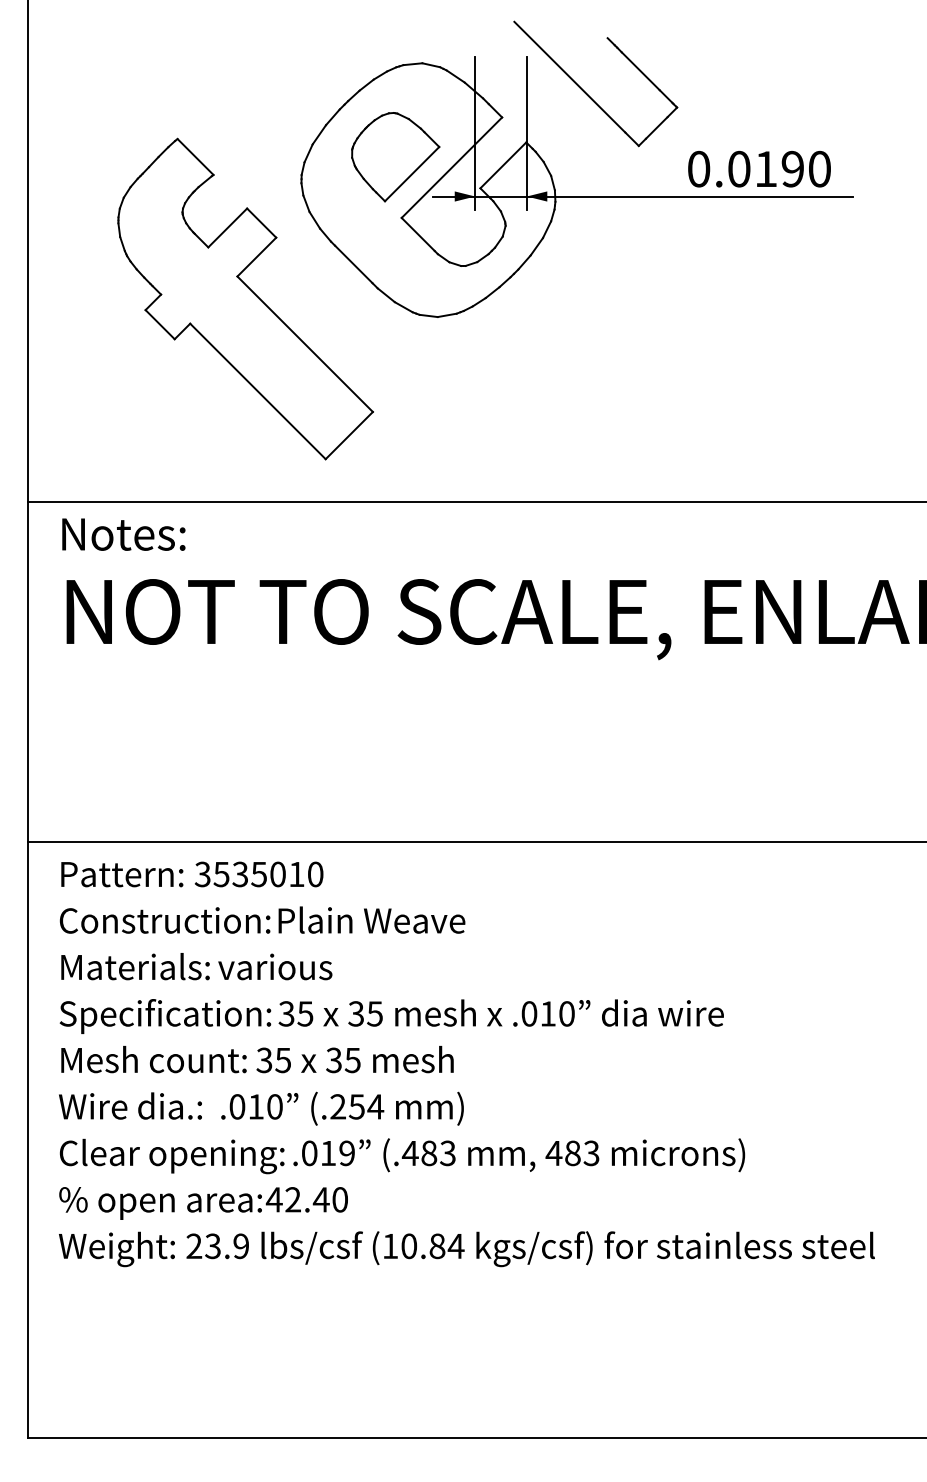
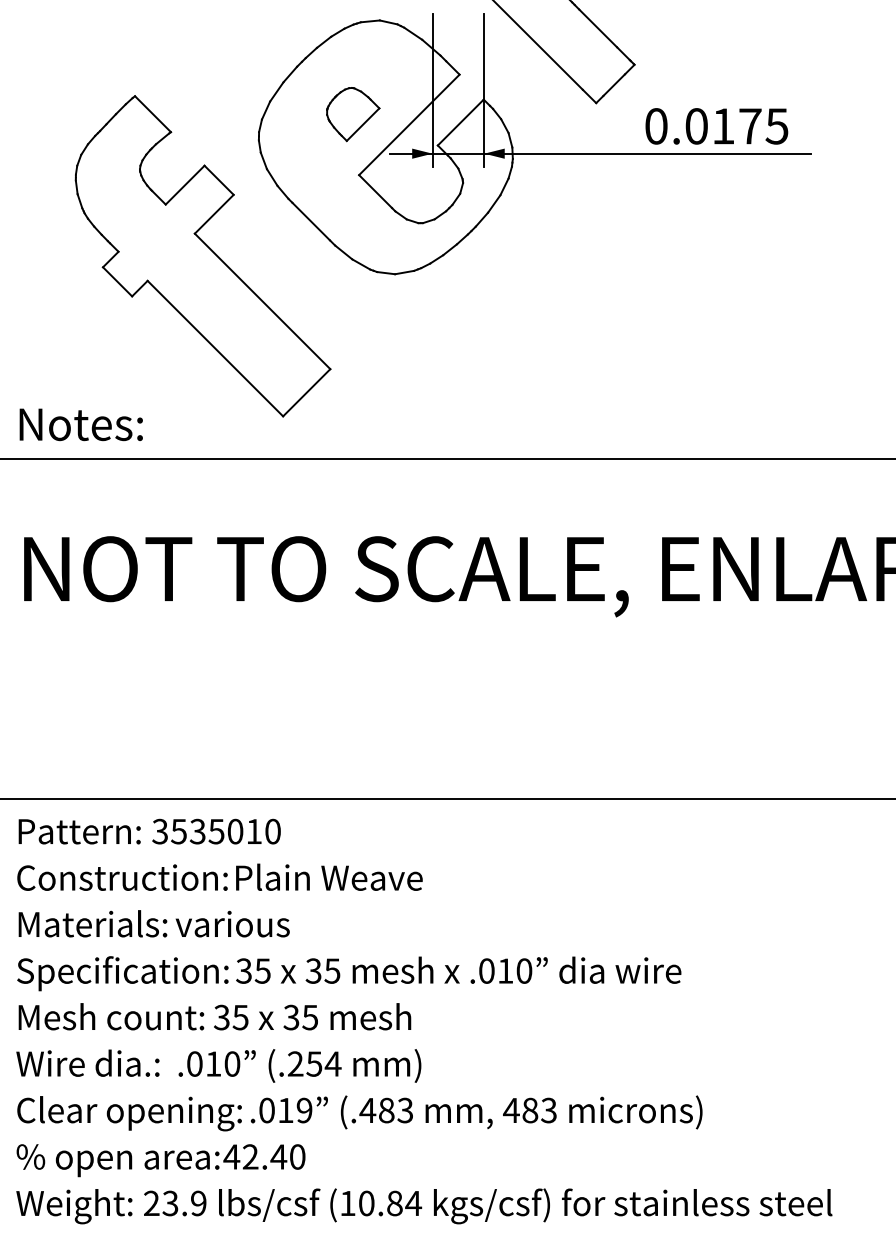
part: (395, 157) -> (352, 114), size x0.6
text: (805, 168) -> (762, 125), 0.0190 -> 0.0175
text: (123, 534) -> (80, 424), moved

